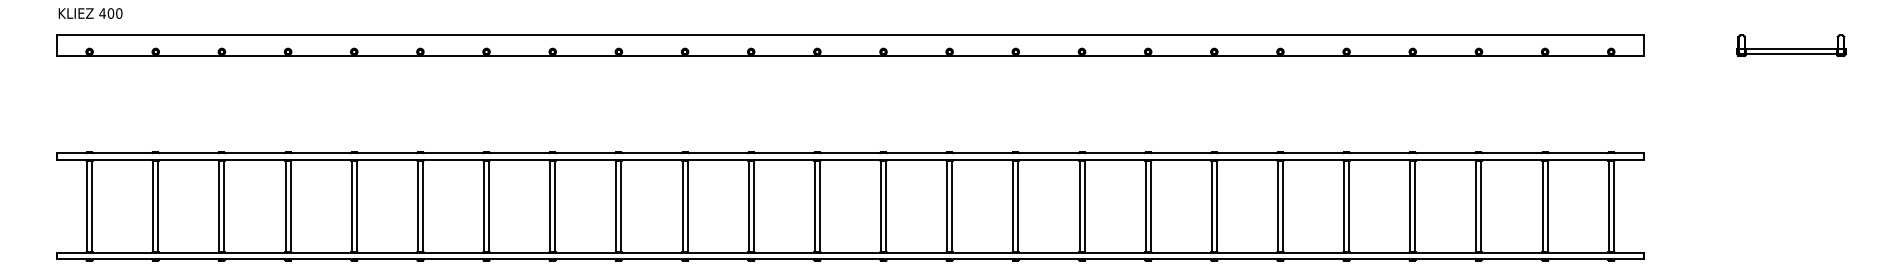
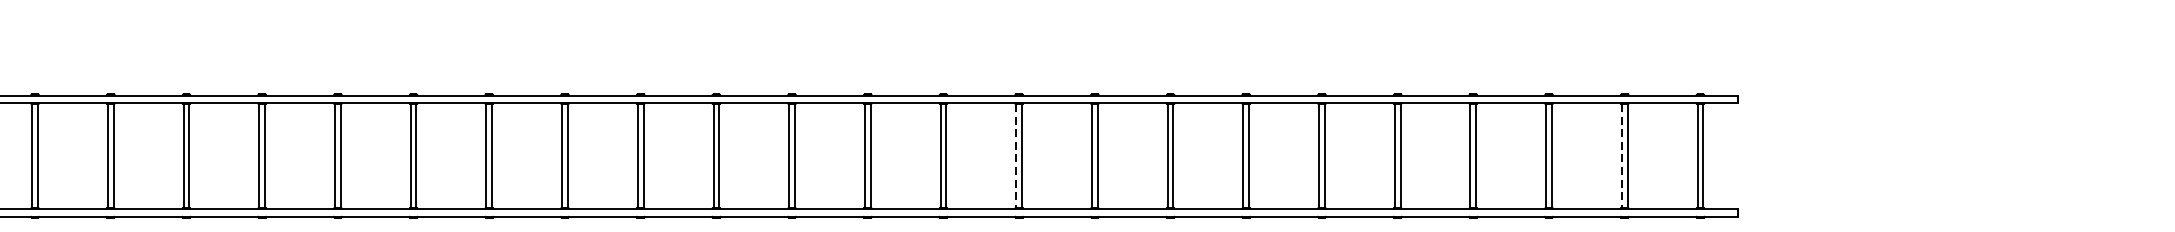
line: (1013, 206) -> (1016, 156), solid -> dashed
line: (1542, 206) -> (1621, 156), solid -> dashed

